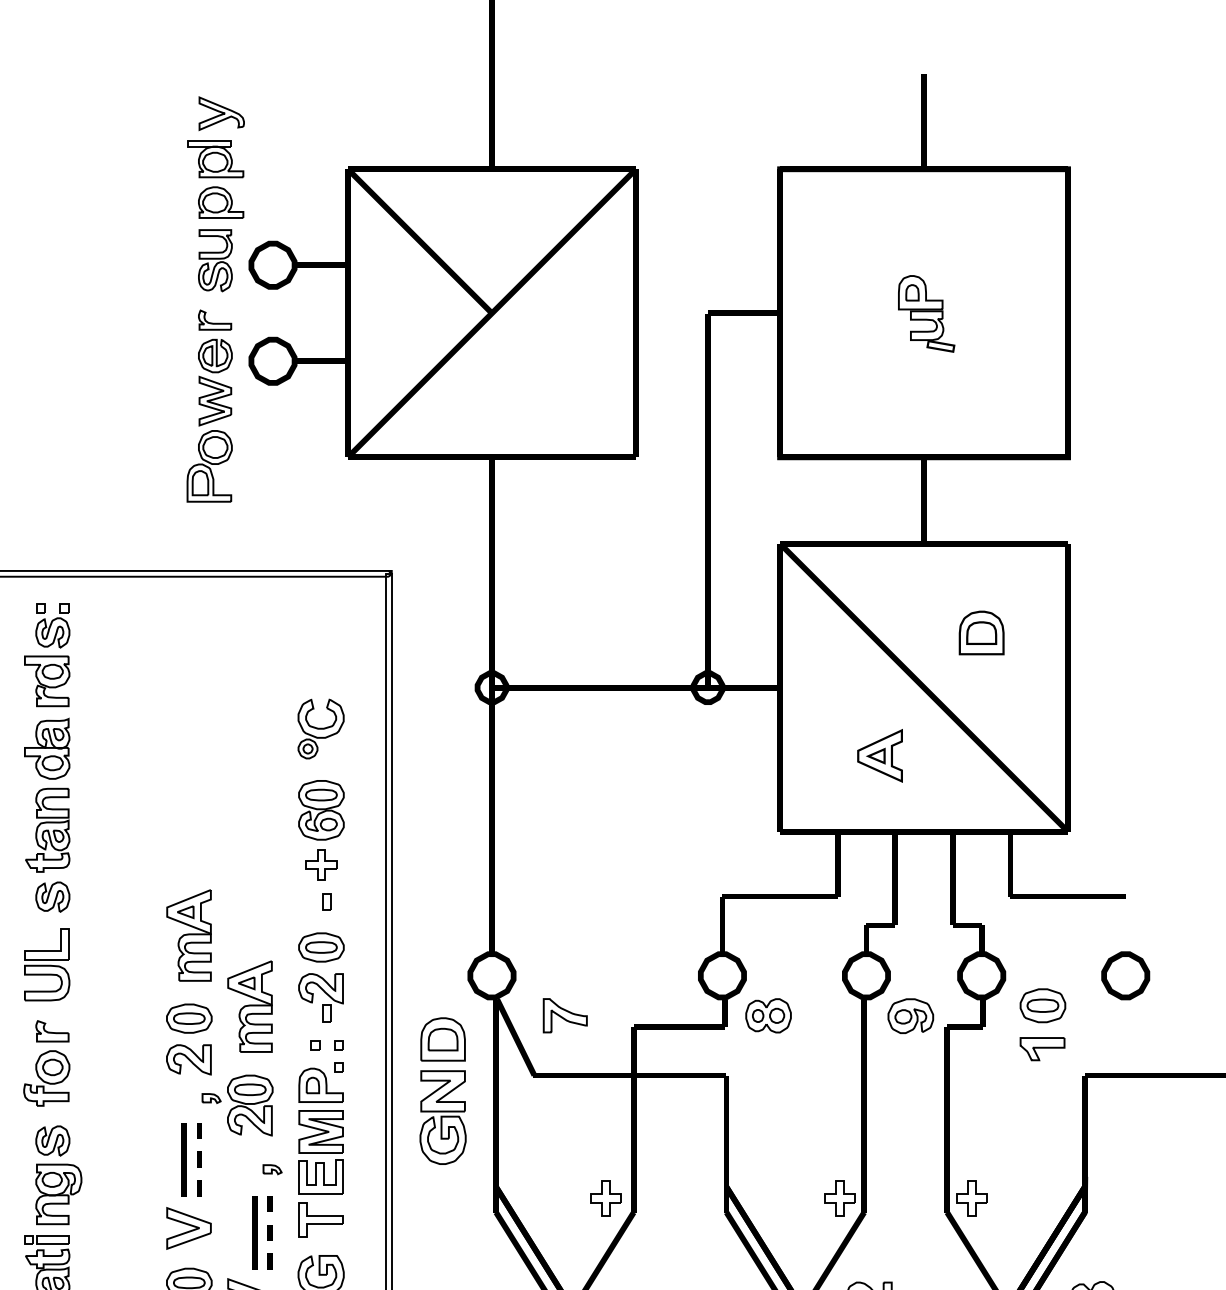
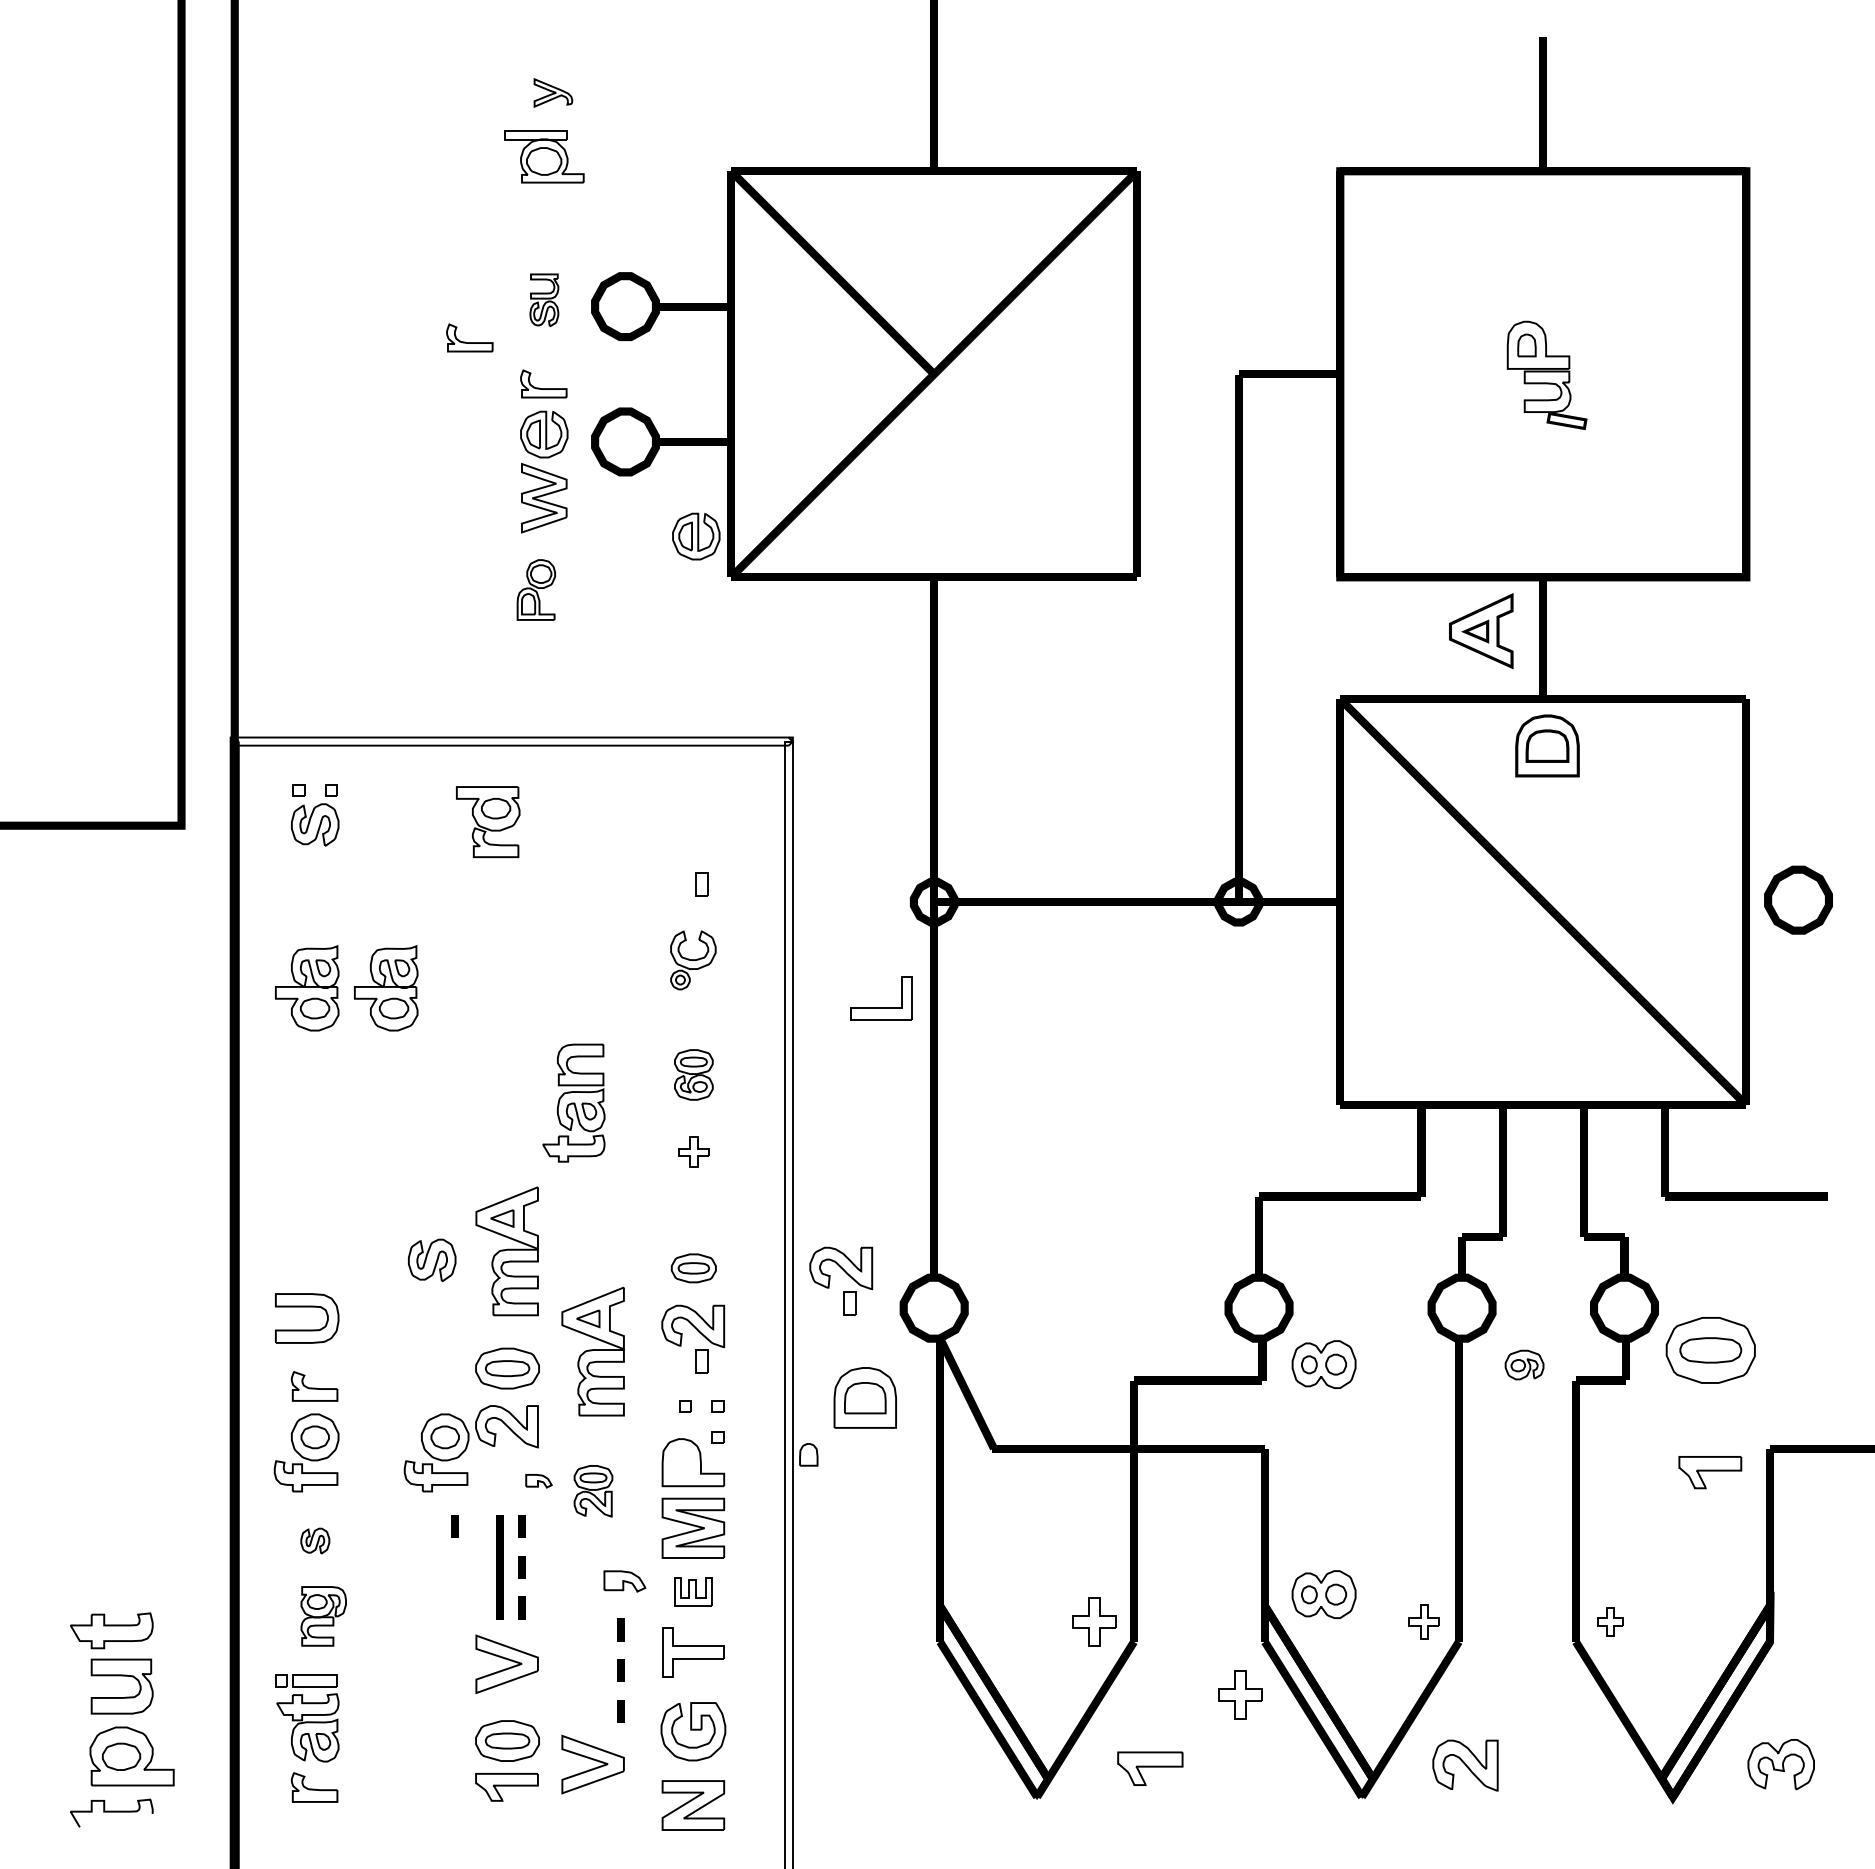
part: (221, 113) -> (553, 92), size x0.6
part: (221, 202) -> (552, 217), removed
part: (215, 260) -> (544, 300), size x0.6
part: (162, 287) -> (469, 337), added
part: (323, 428) -> (696, 536), added
part: (209, 465) -> (536, 589), size x0.6
part: (981, 632) -> (1547, 745), moved
part: (47, 681) -> (488, 822), moved
part: (321, 729) -> (693, 960), size x0.7
part: (103, 749) -> (386, 988), added
part: (880, 756) -> (1481, 631), moved
part: (321, 810) -> (693, 1074), size x0.6
part: (47, 829) -> (573, 1102), moved
part: (321, 865) -> (693, 1152), size x0.7
part: (53, 897) -> (432, 1260), moved
part: (326, 901) -> (701, 884), moved
part: (321, 947) -> (693, 1268), size x0.7
part: (46, 950) -> (881, 1007), moved
part: (429, 951) -> (846, 1274), added
part: (1125, 975) -> (1798, 899), moved
part: (1042, 1005) -> (1710, 1350), size x1.4
part: (565, 1015) -> (1037, 1364), removed
part: (910, 1015) -> (1524, 1364), size x0.6
part: (1042, 1049) -> (1710, 1472), moved
part: (138, 1078) -> (436, 1452), added
part: (312, 1085) -> (808, 1454), moved
part: (250, 1105) -> (593, 1491), size x0.6
part: (443, 1117) -> (865, 1507), removed
line: (151, 1130) -> (454, 1526), added
part: (53, 1140) -> (315, 1540), size x0.6
part: (272, 1169) -> (624, 1581), size x1.6
part: (321, 1176) -> (693, 1591), size x0.6
part: (768, 1178) -> (1323, 1594), added
part: (58, 1194) -> (323, 1616), size x0.7
part: (839, 1198) -> (1424, 1621), size x0.7
part: (971, 1198) -> (1610, 1621), size x0.6
curve: (254, 1232) -> (599, 1670), removed
part: (709, 1249) -> (1240, 1694), added

